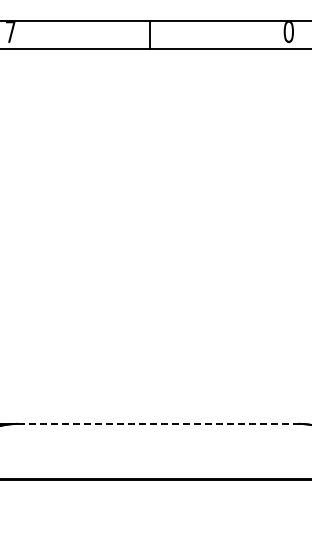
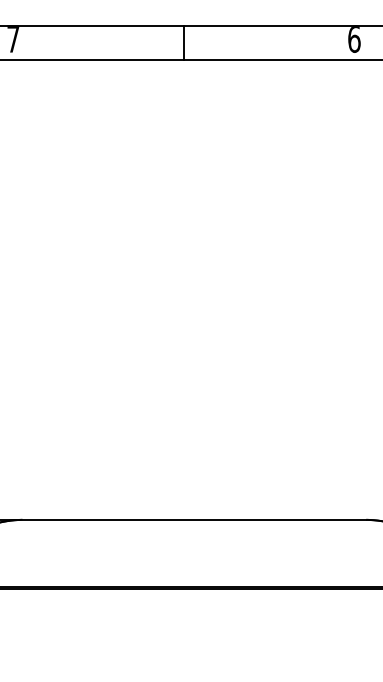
text: (288, 32) -> (353, 39), 0 -> 6
line: (158, 423) -> (194, 519), dashed -> solid

